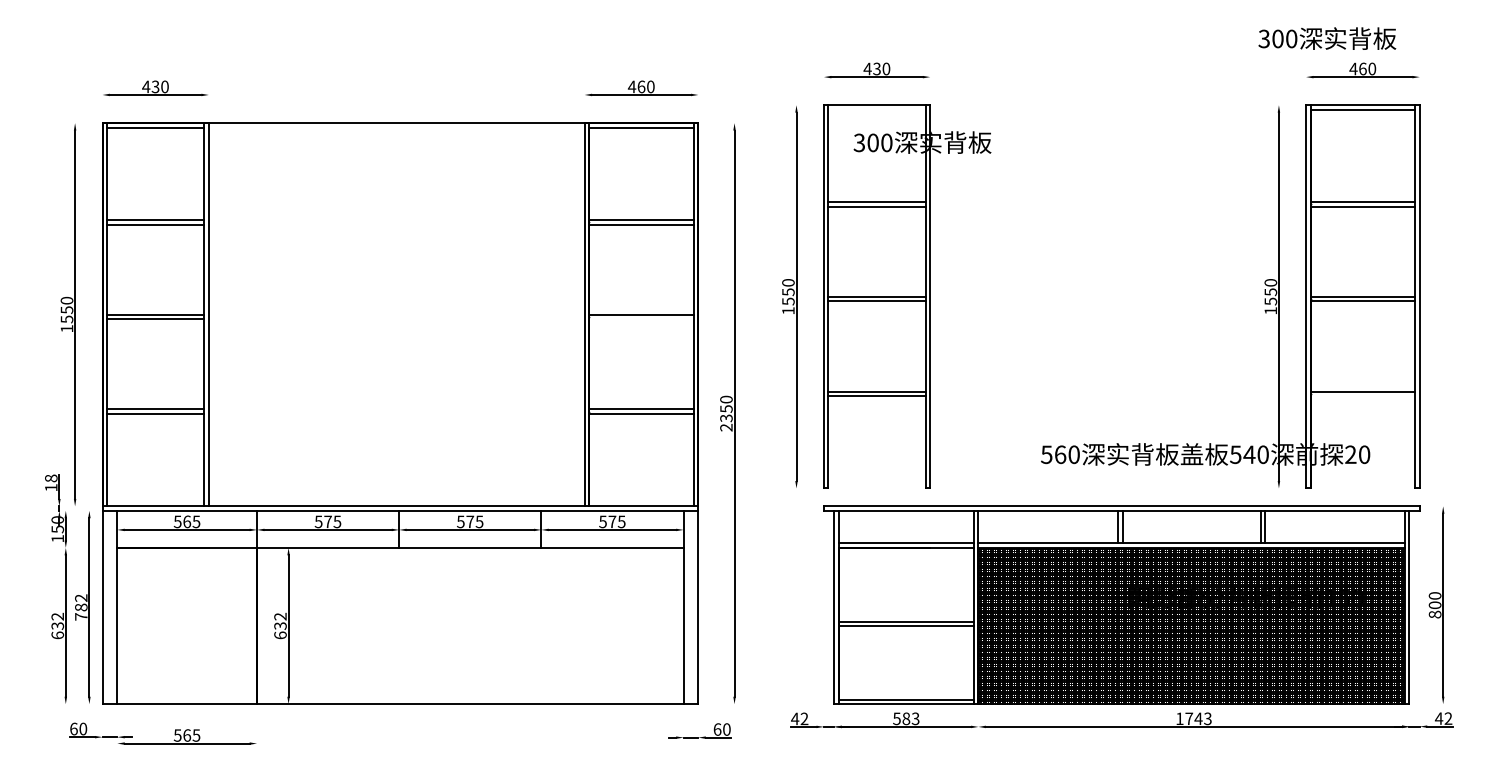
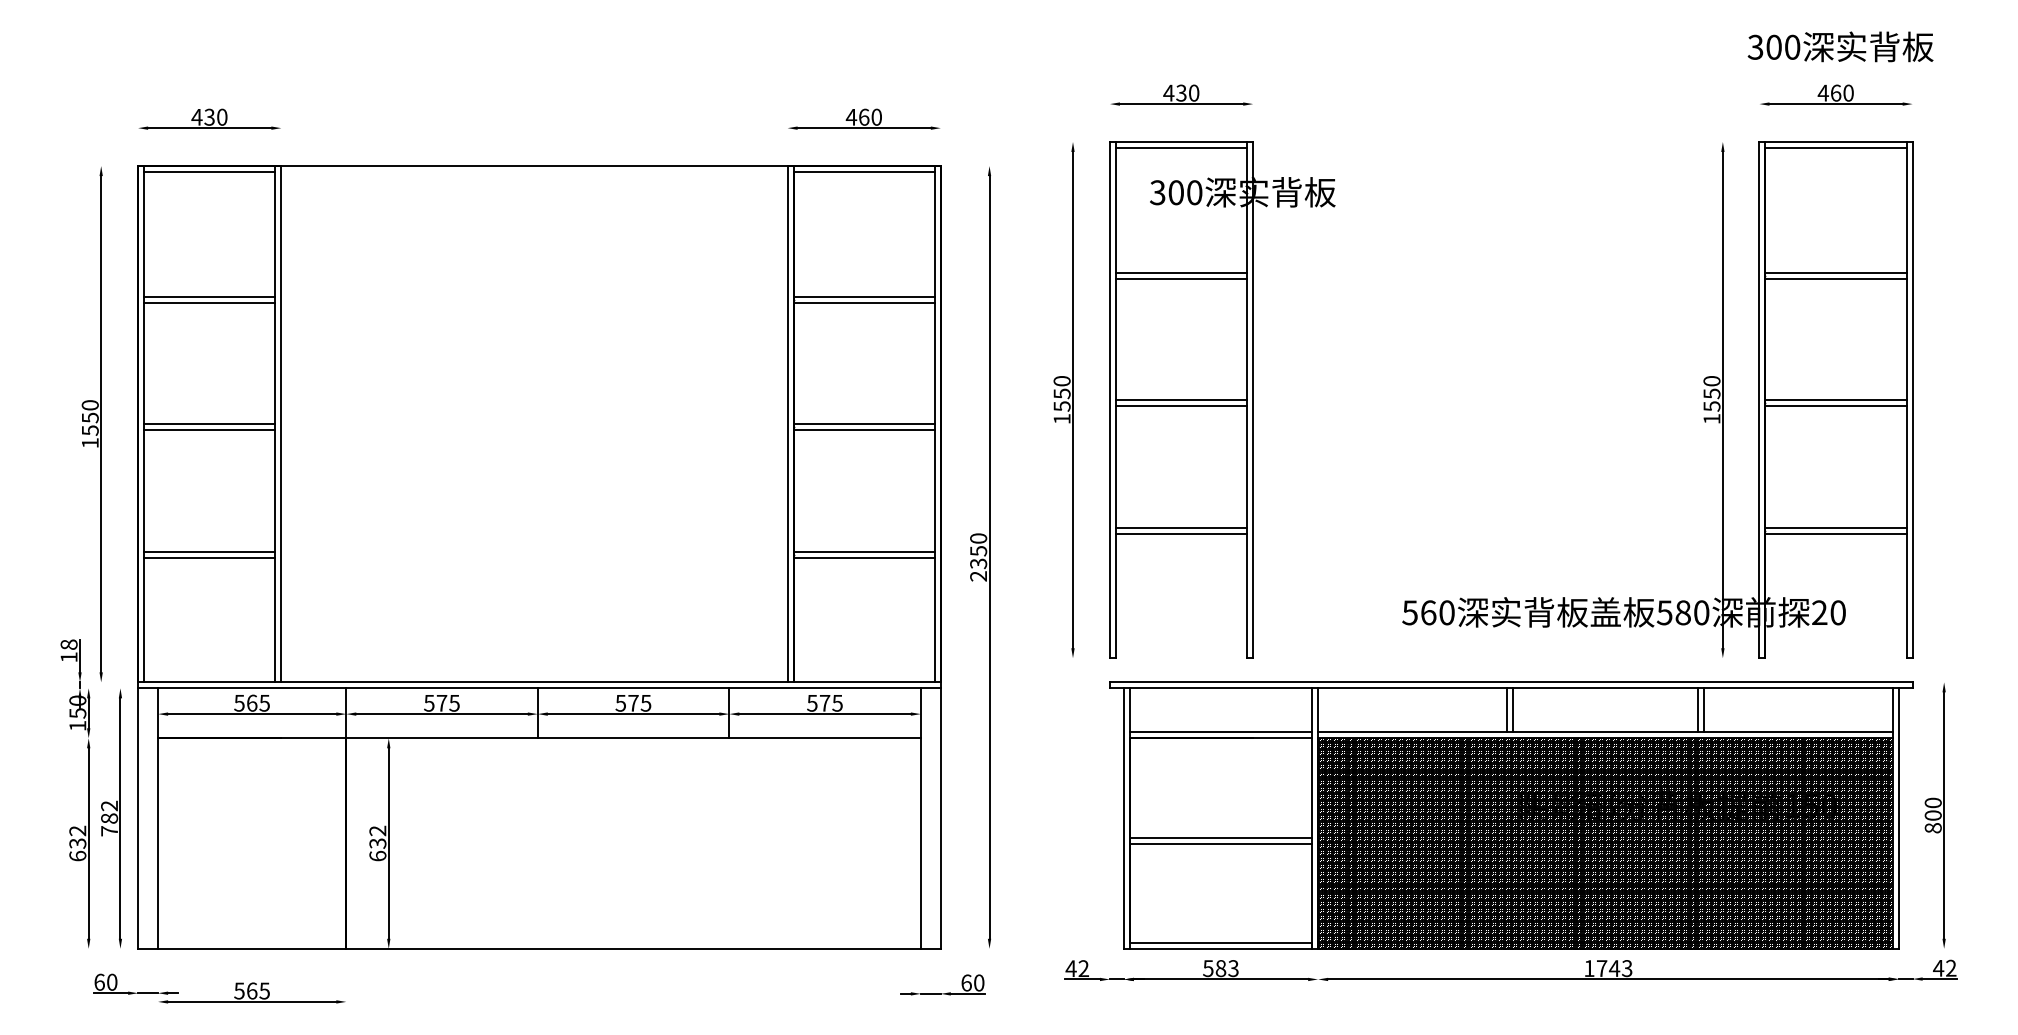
text: (1327, 38) -> (1840, 46), moved
line: (876, 109) -> (1180, 147), added
line: (641, 319) -> (864, 430), added
line: (1362, 396) -> (1835, 534), added
text: (1249, 454) -> (1683, 612), 540 -> 580

